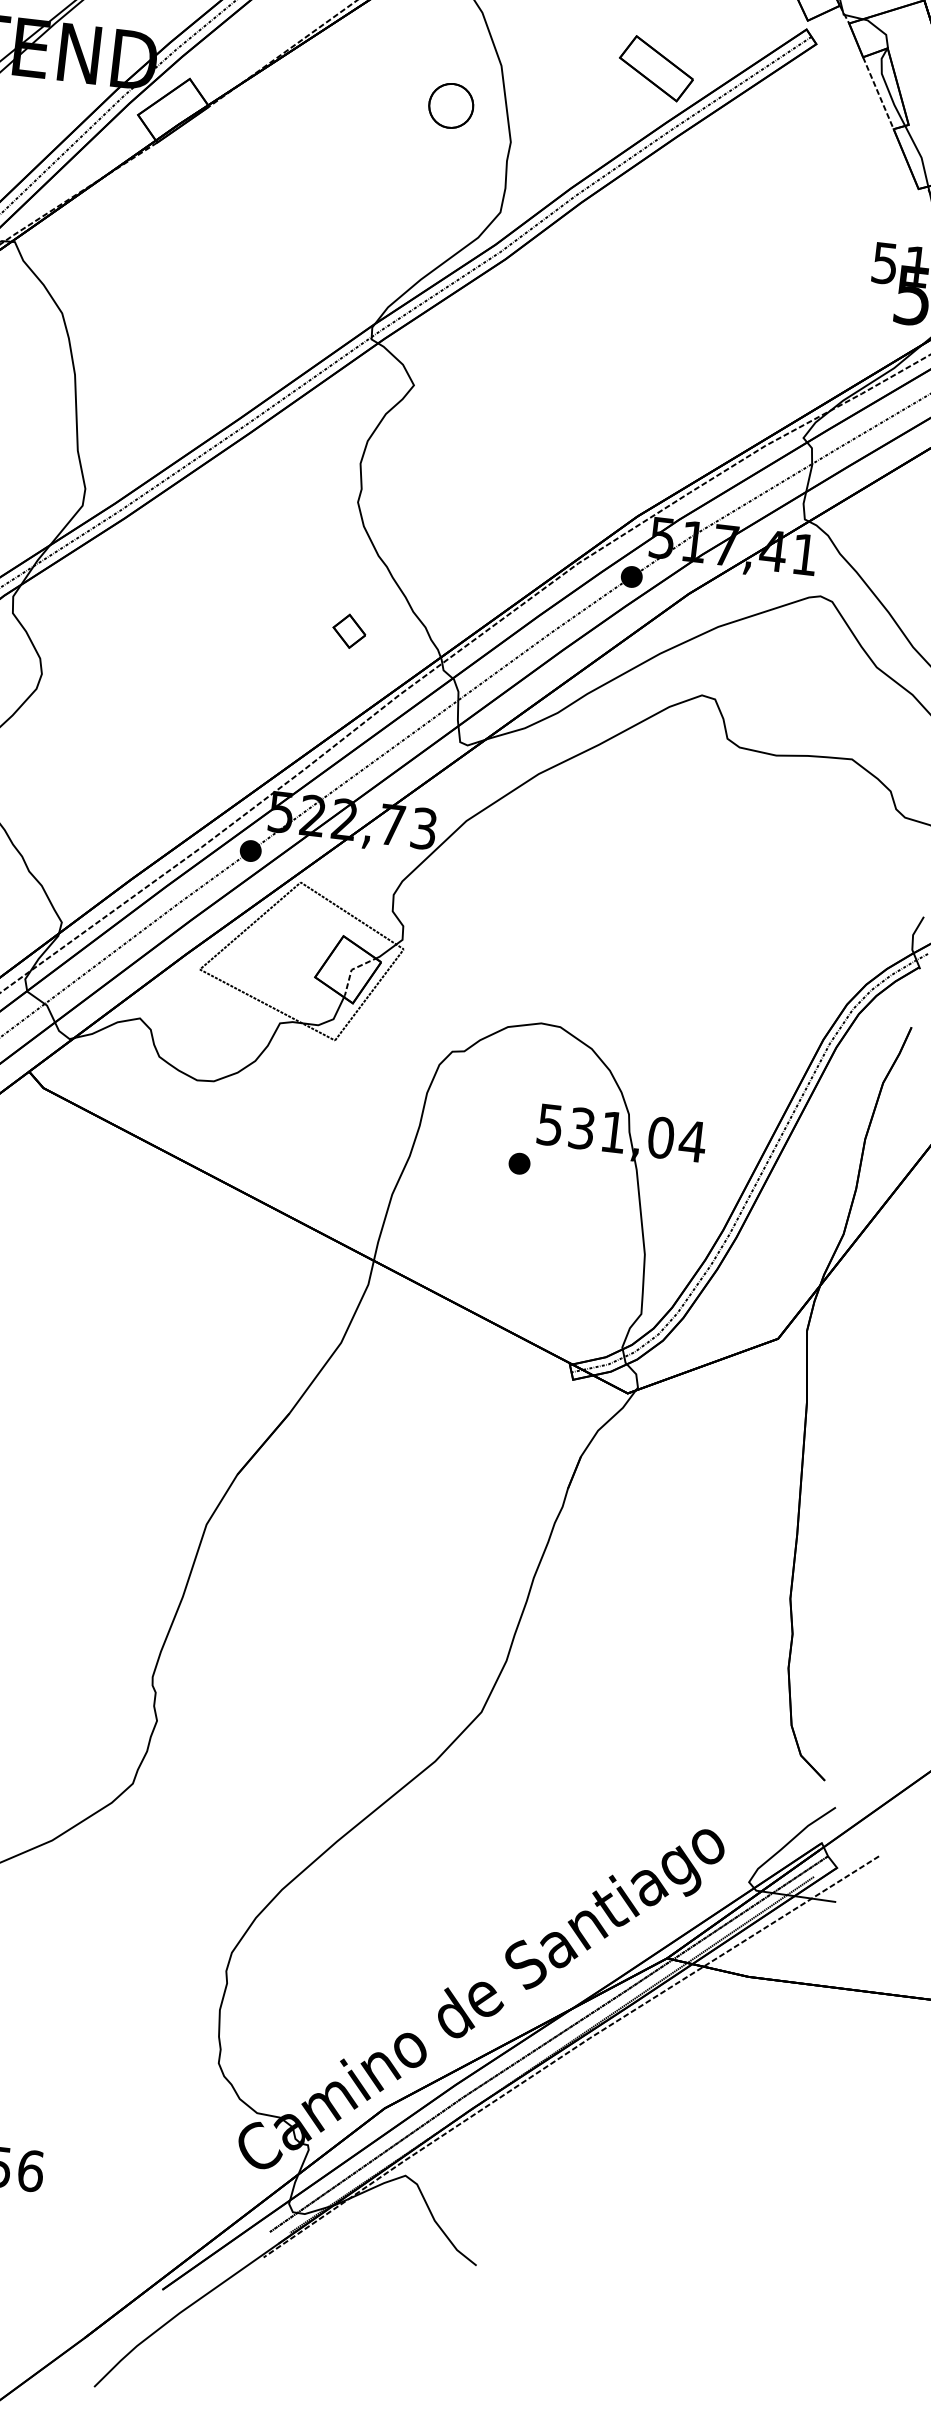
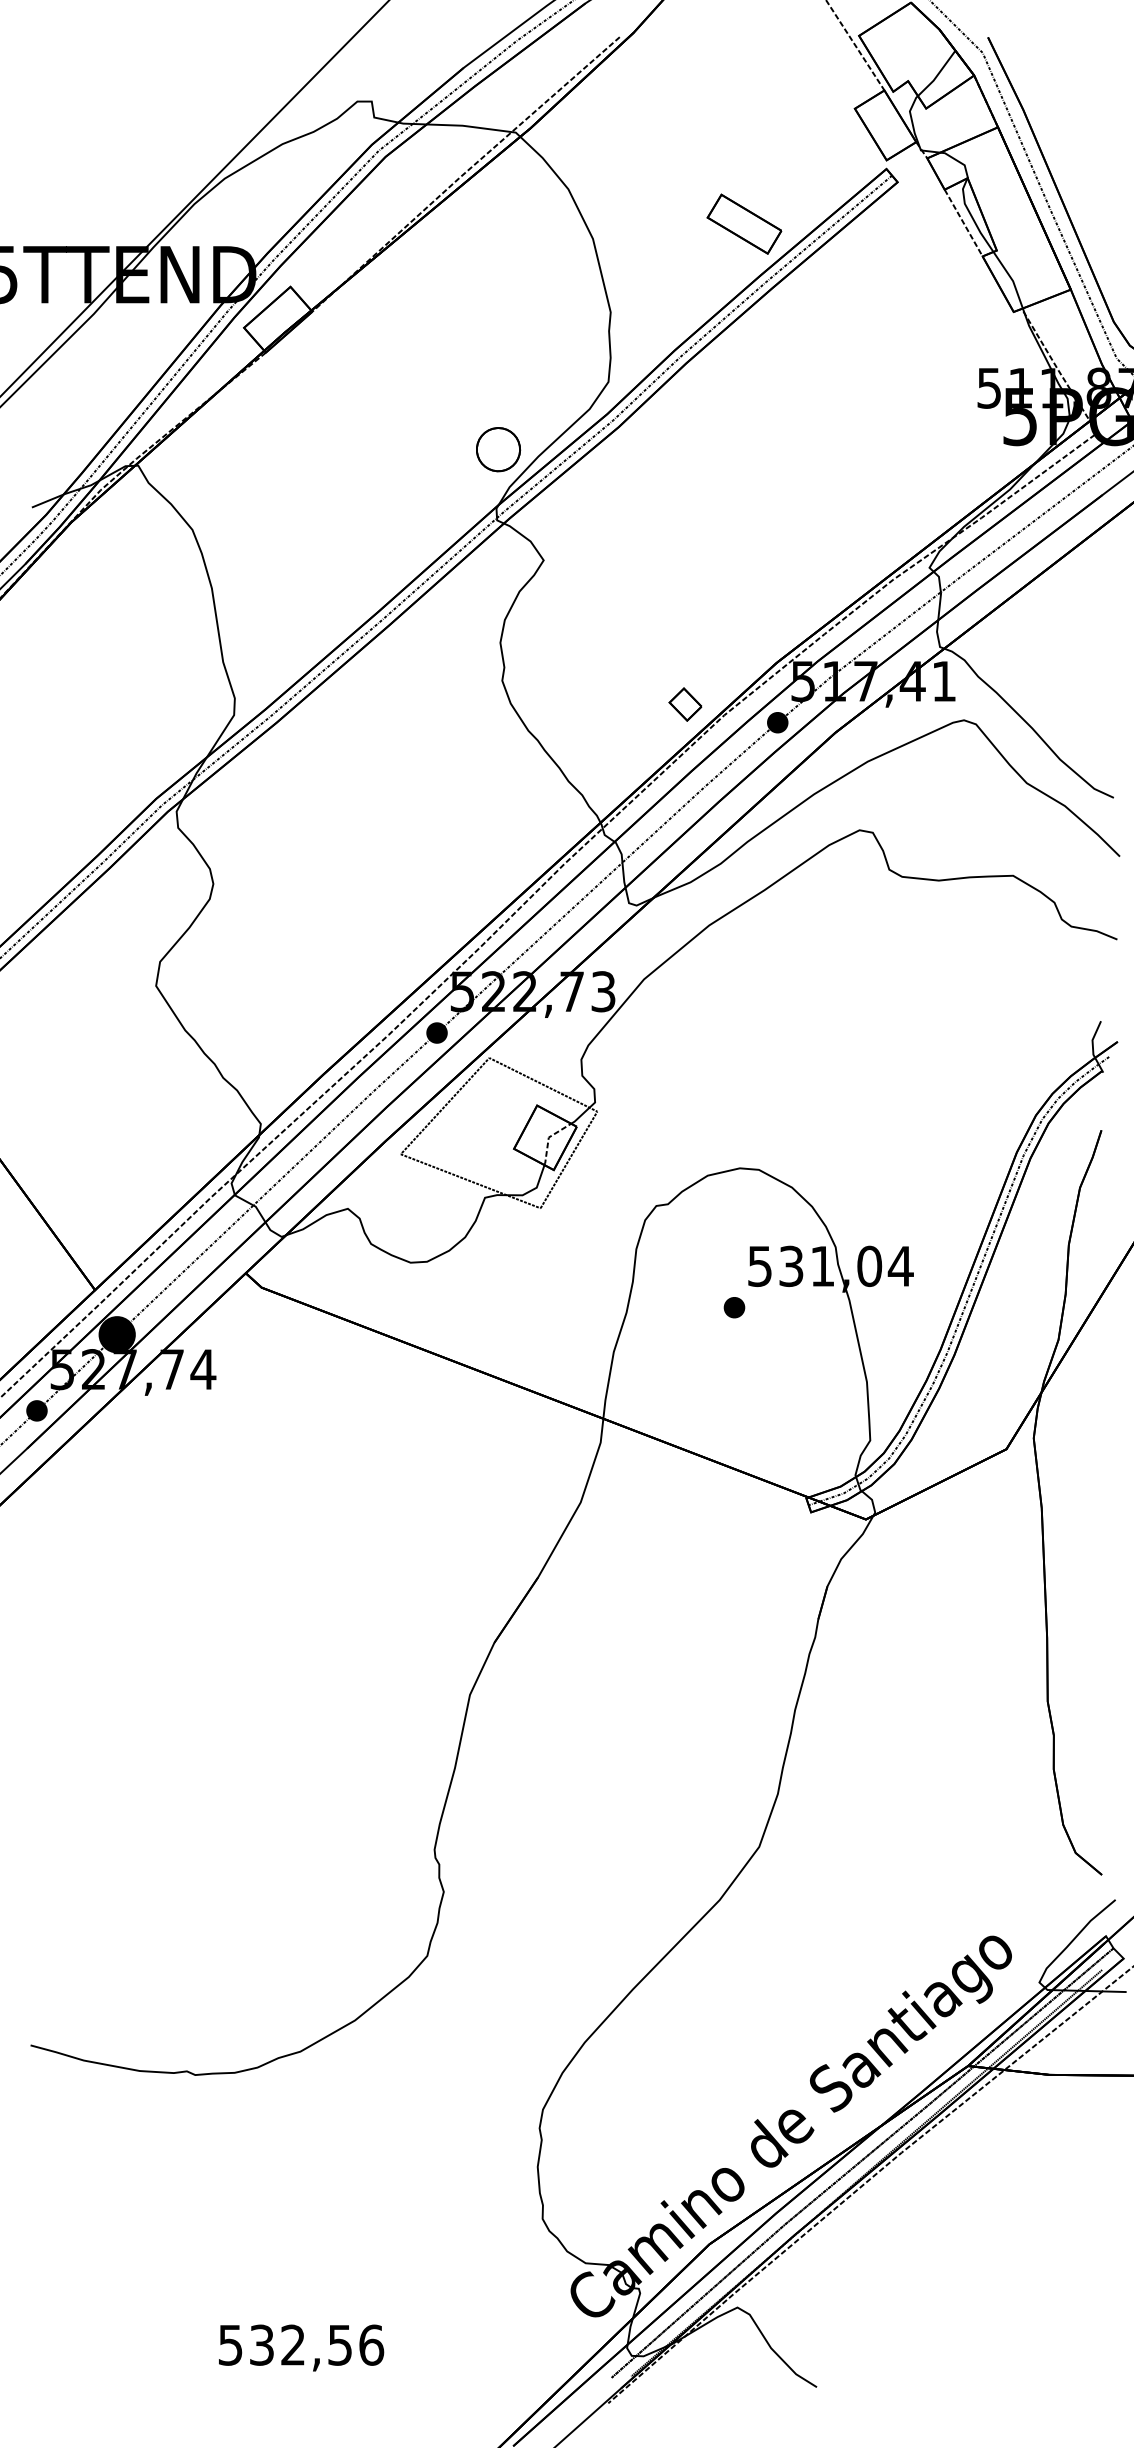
part: (451, 105) -> (498, 449), moved
part: (349, 631) -> (685, 704), moved

